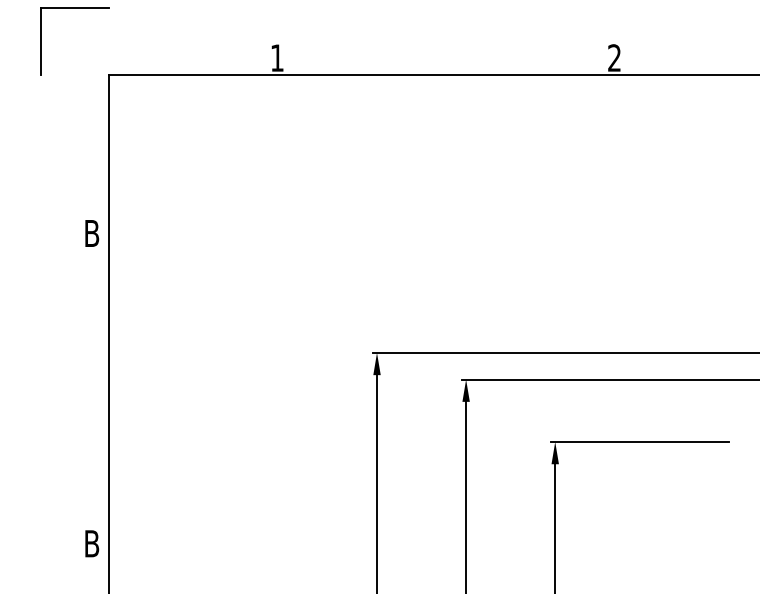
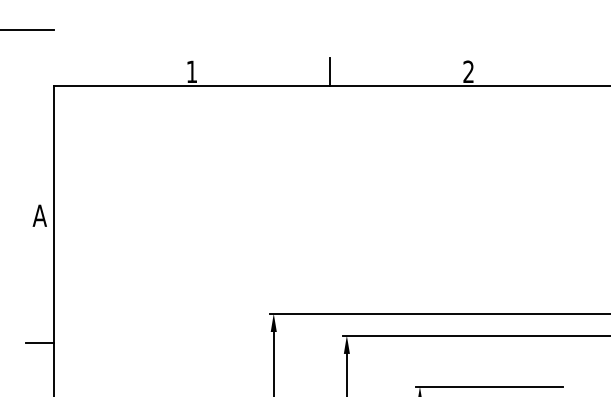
line: (446, 57) -> (330, 71), added
text: (91, 233) -> (39, 215), B -> A
line: (91, 388) -> (39, 342), added

